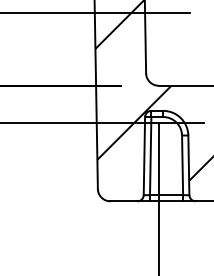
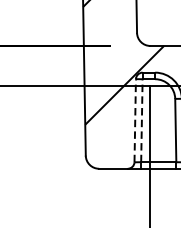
line: (144, 155) -> (135, 120), solid -> dashed
line: (150, 155) -> (141, 120), solid -> dashed

